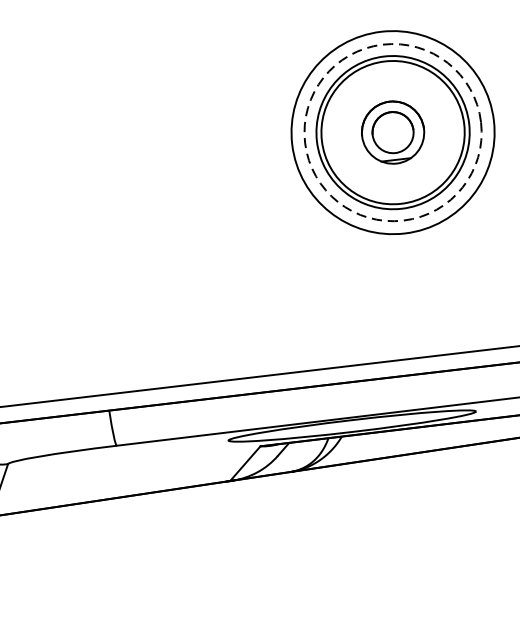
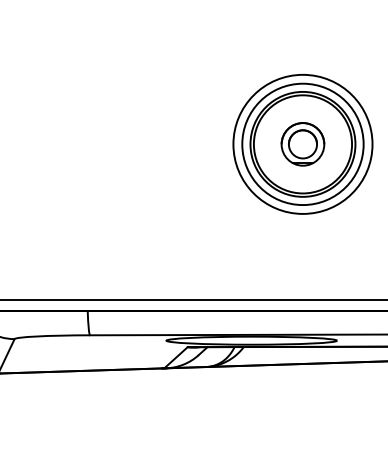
circle: (392, 132) -> (302, 144), dashed -> solid

